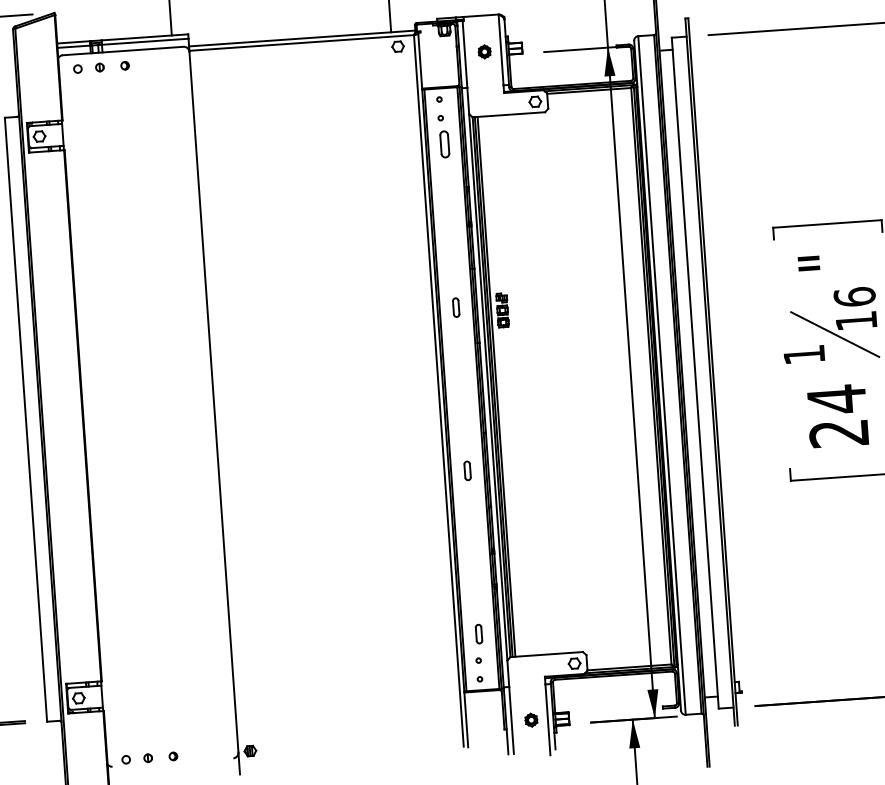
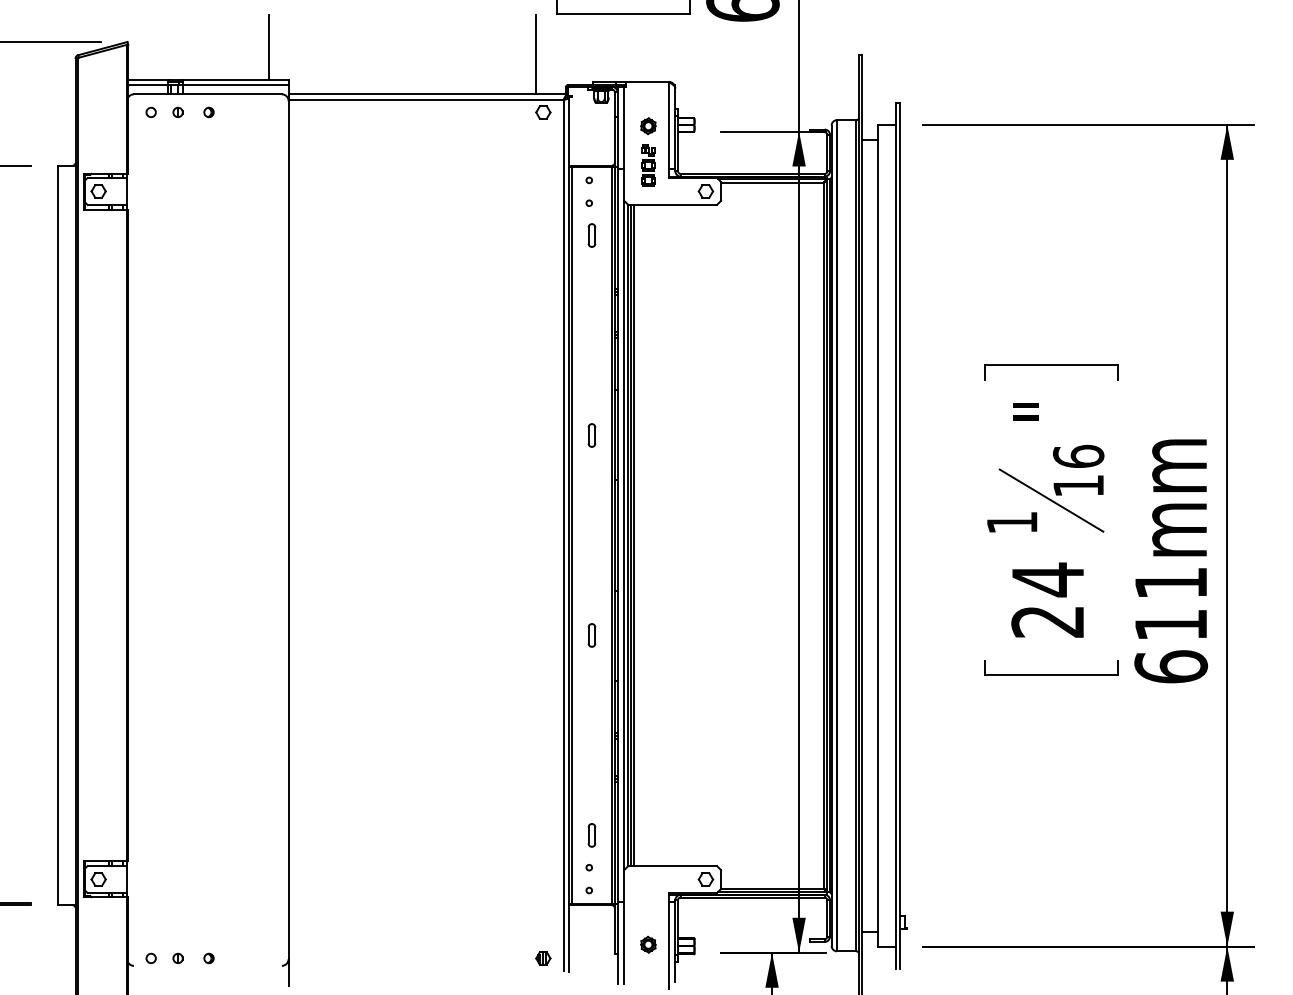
part: (444, 144) -> (591, 235), size x0.71
part: (502, 310) -> (648, 165), moved
part: (250, 751) -> (543, 958), moved

